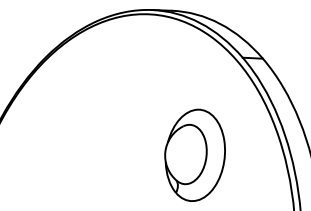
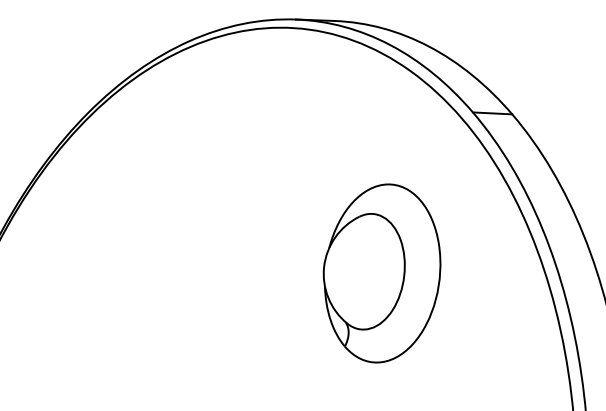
part: (194, 154) -> (380, 271), moved

